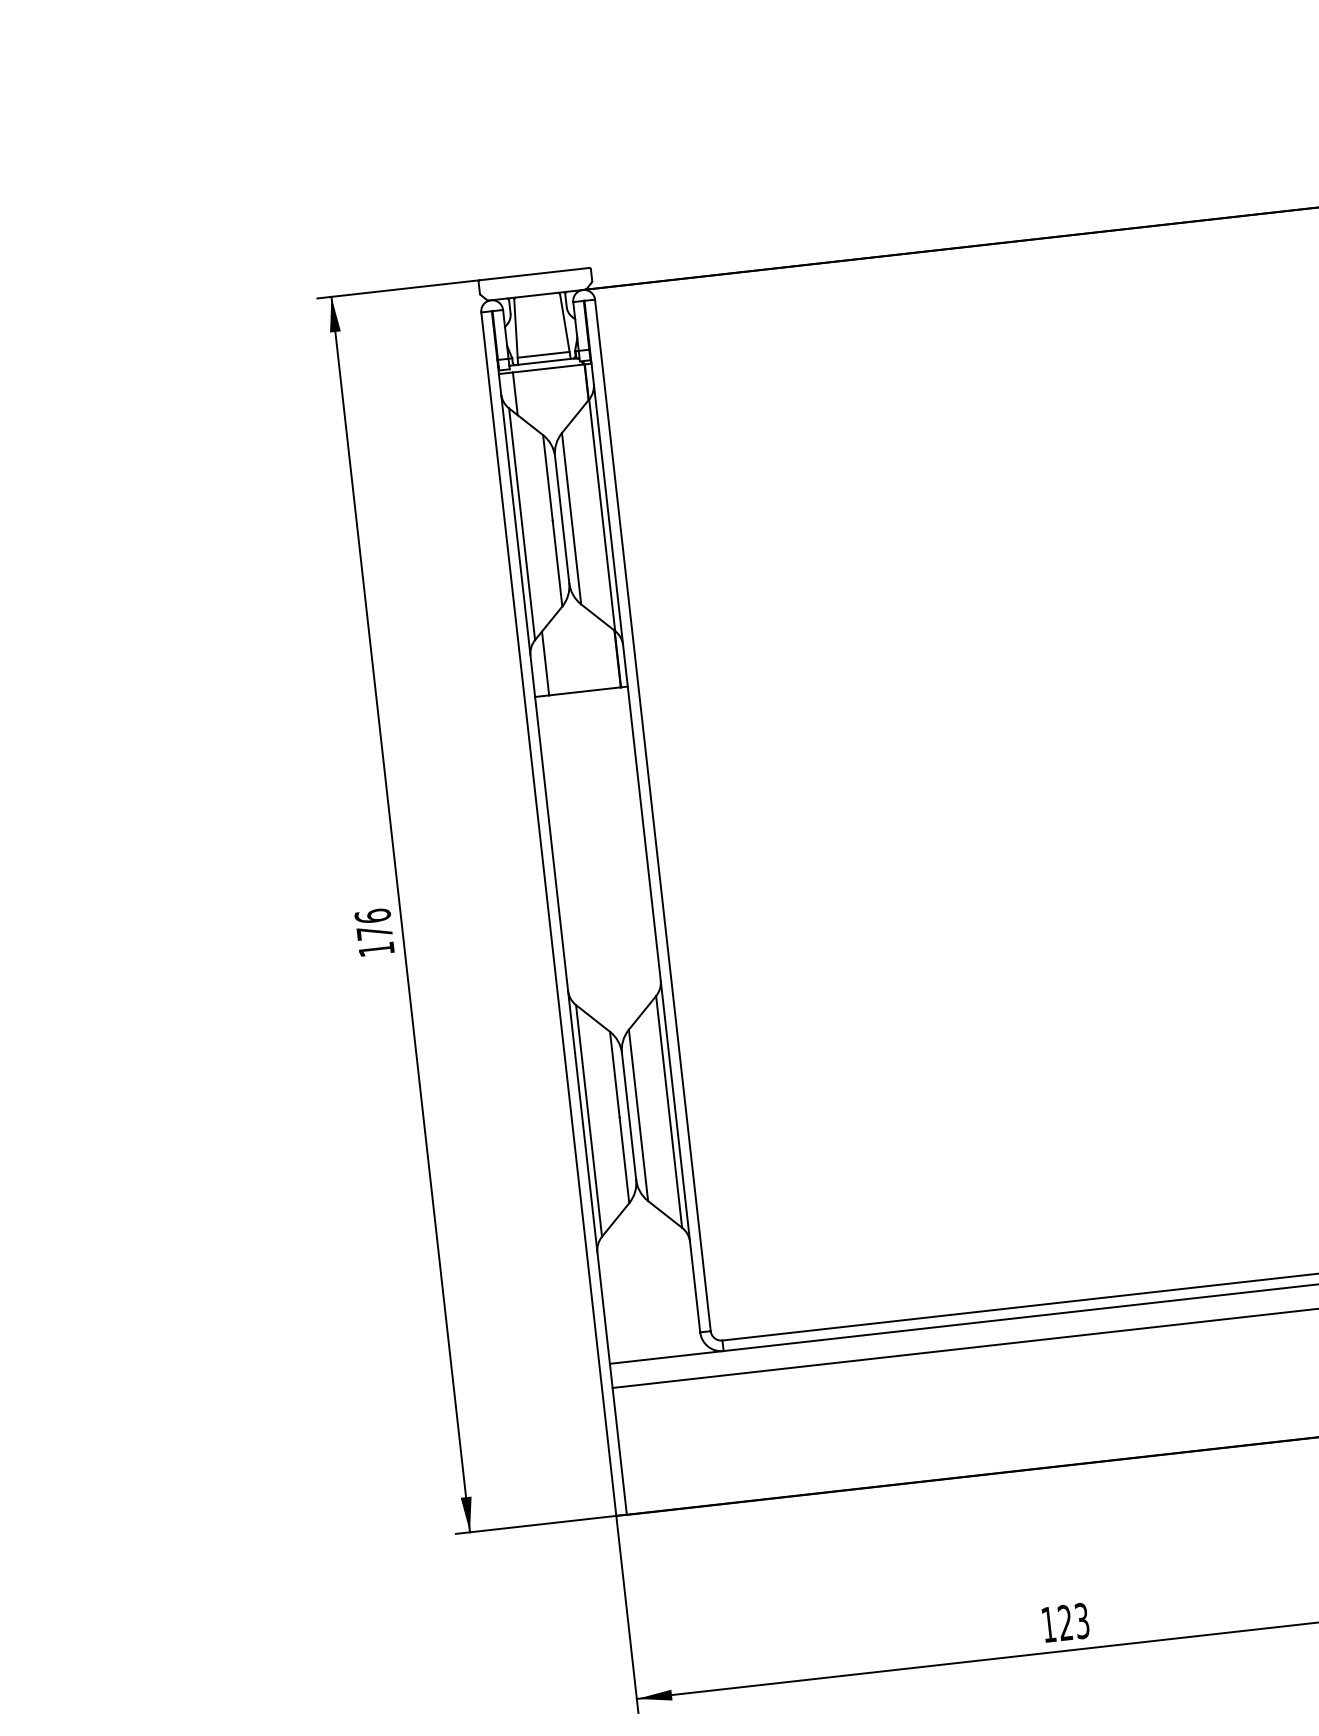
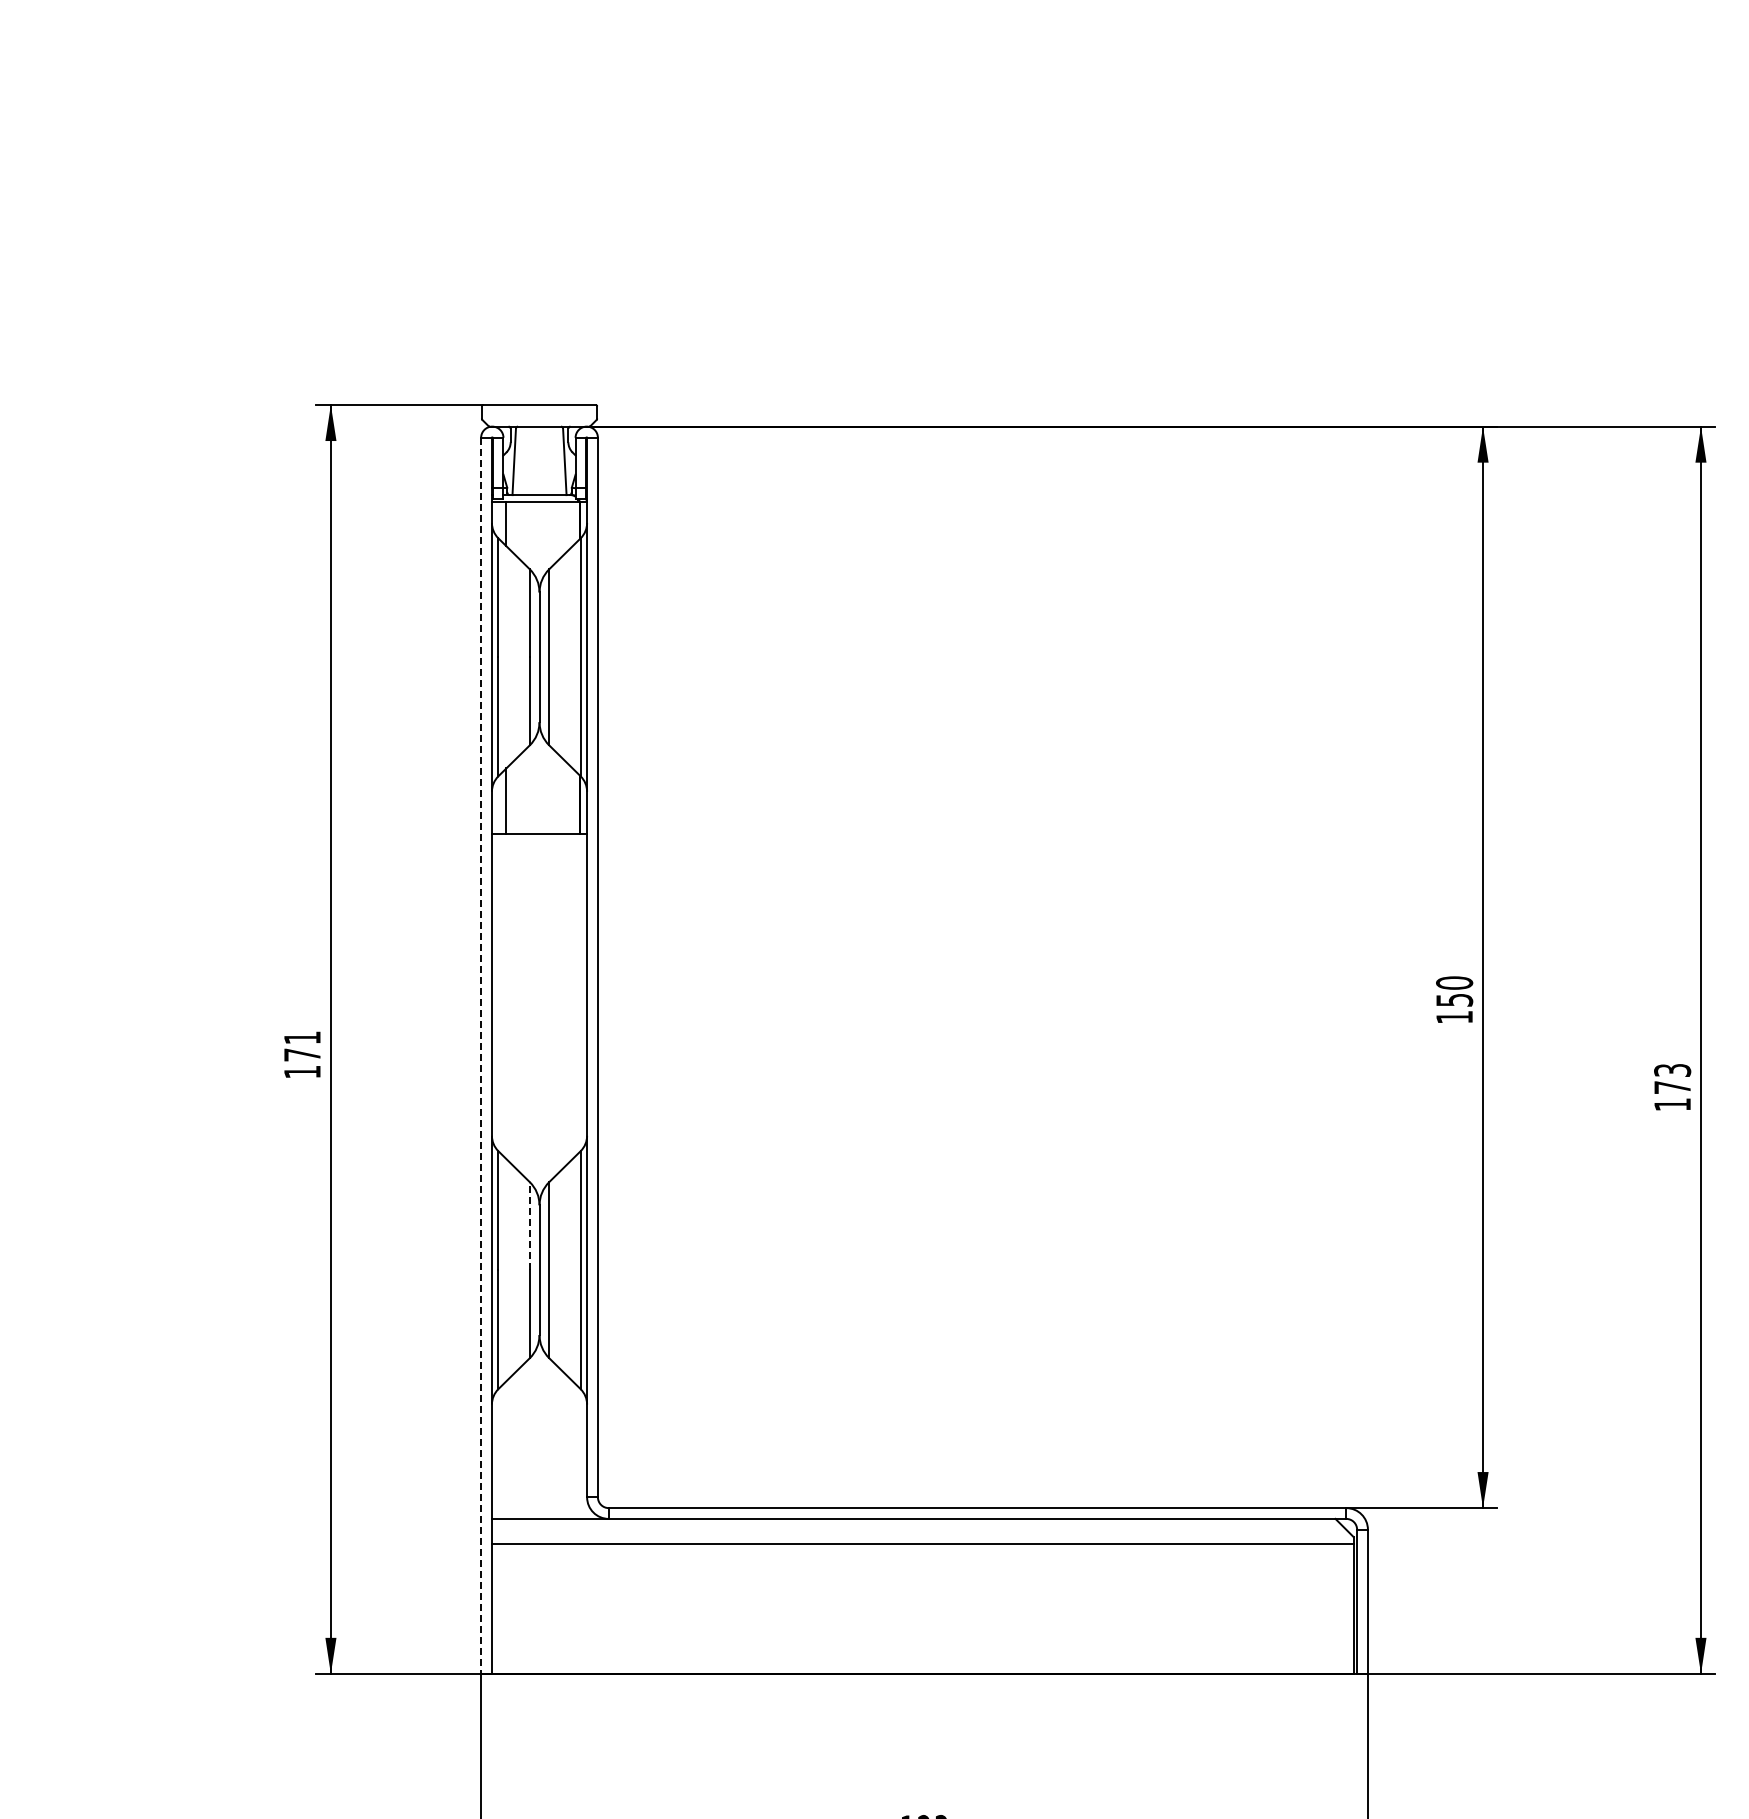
line: (543, 354) -> (539, 487), removed
line: (549, 914) -> (481, 1056), solid -> dashed
text: (372, 915) -> (302, 1037), 176 -> 171
line: (614, 1075) -> (529, 1226), solid -> dashed

